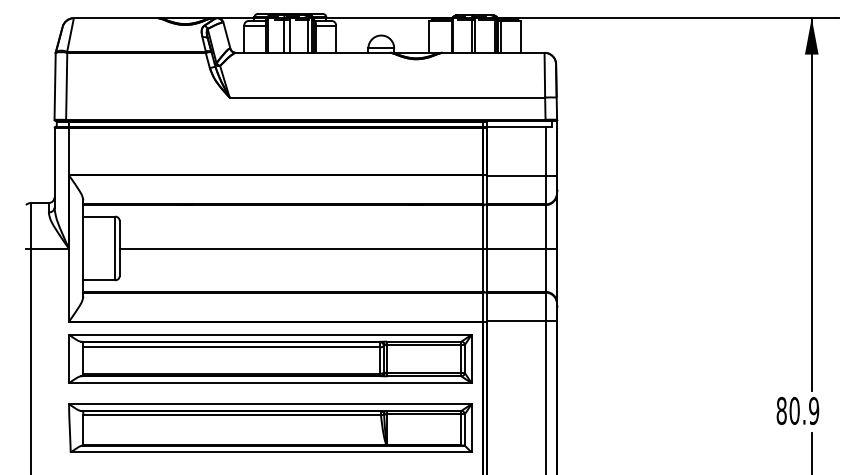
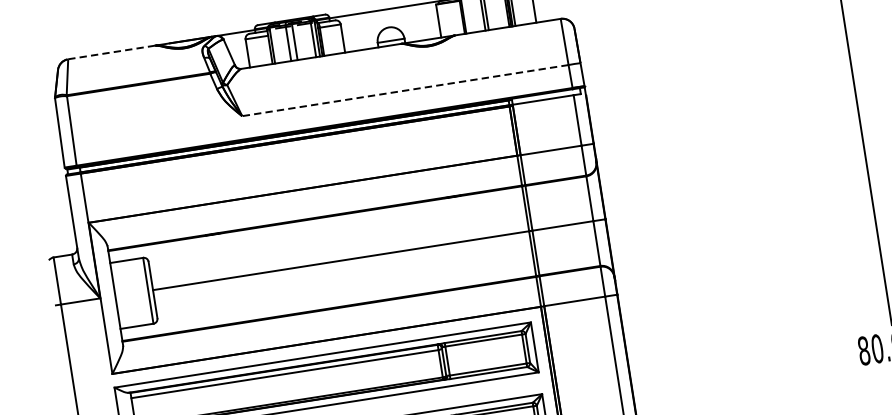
line: (116, 18) -> (112, 52), solid -> dashed
line: (387, 97) -> (405, 90), solid -> dashed

